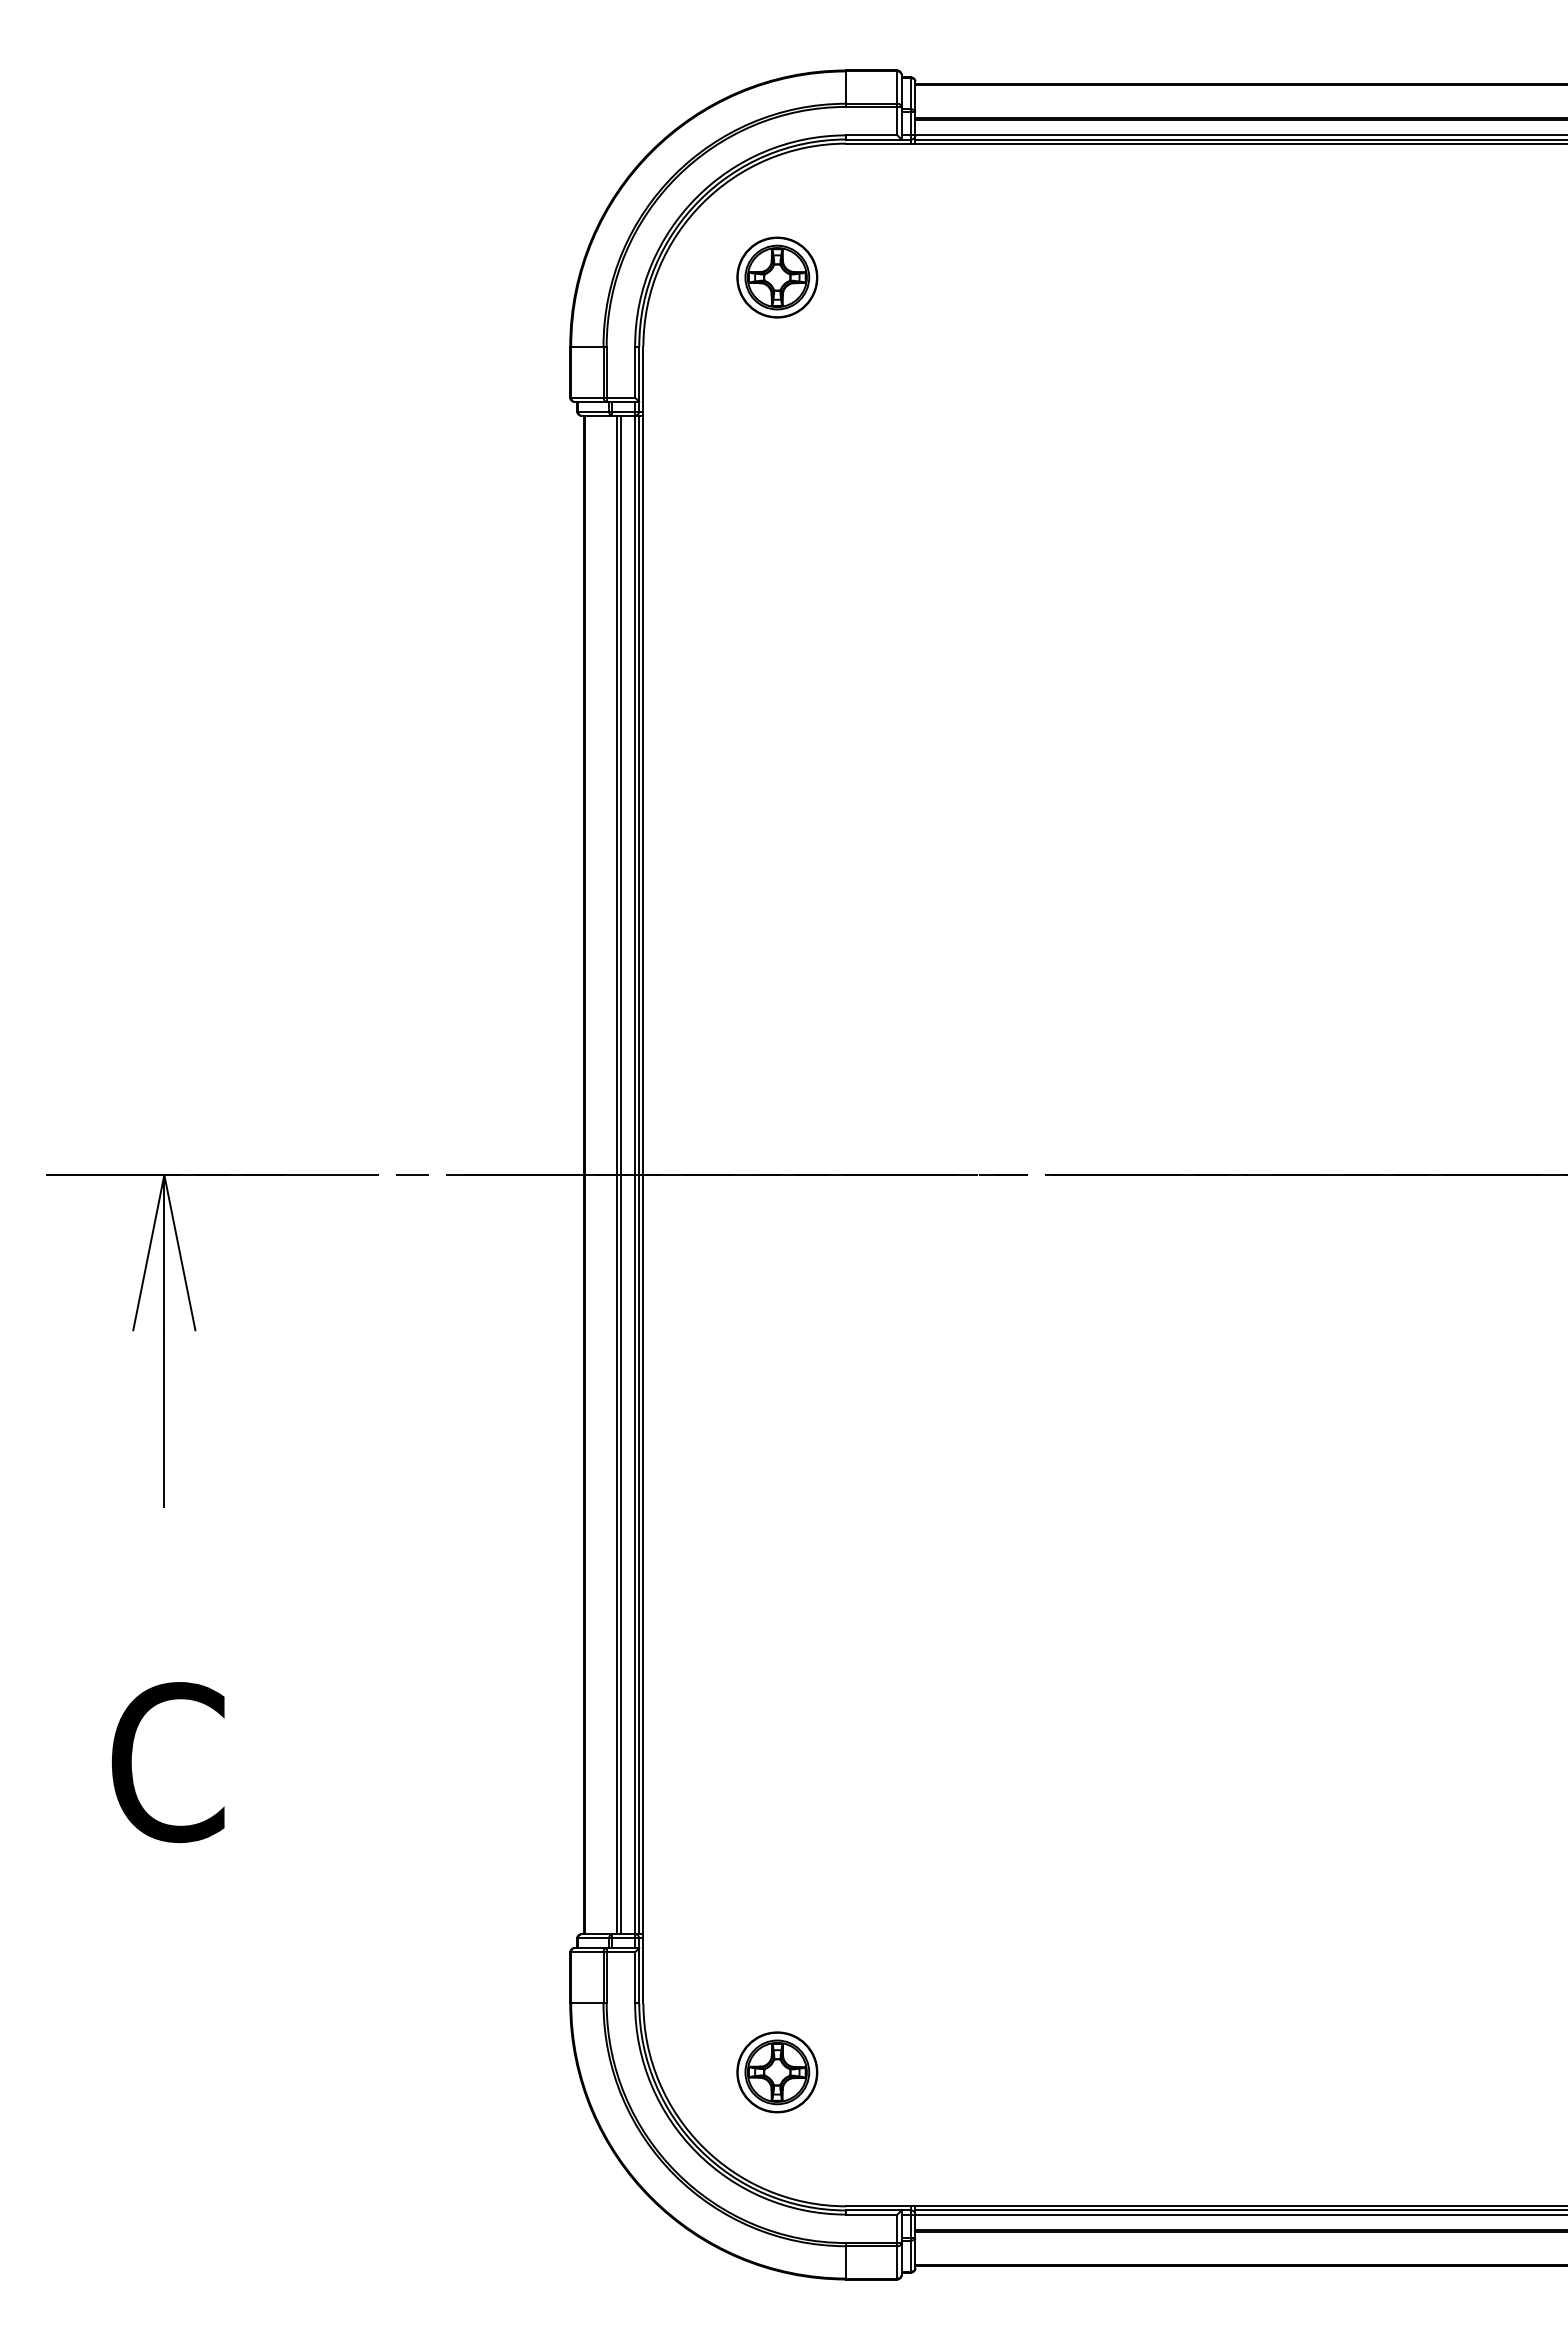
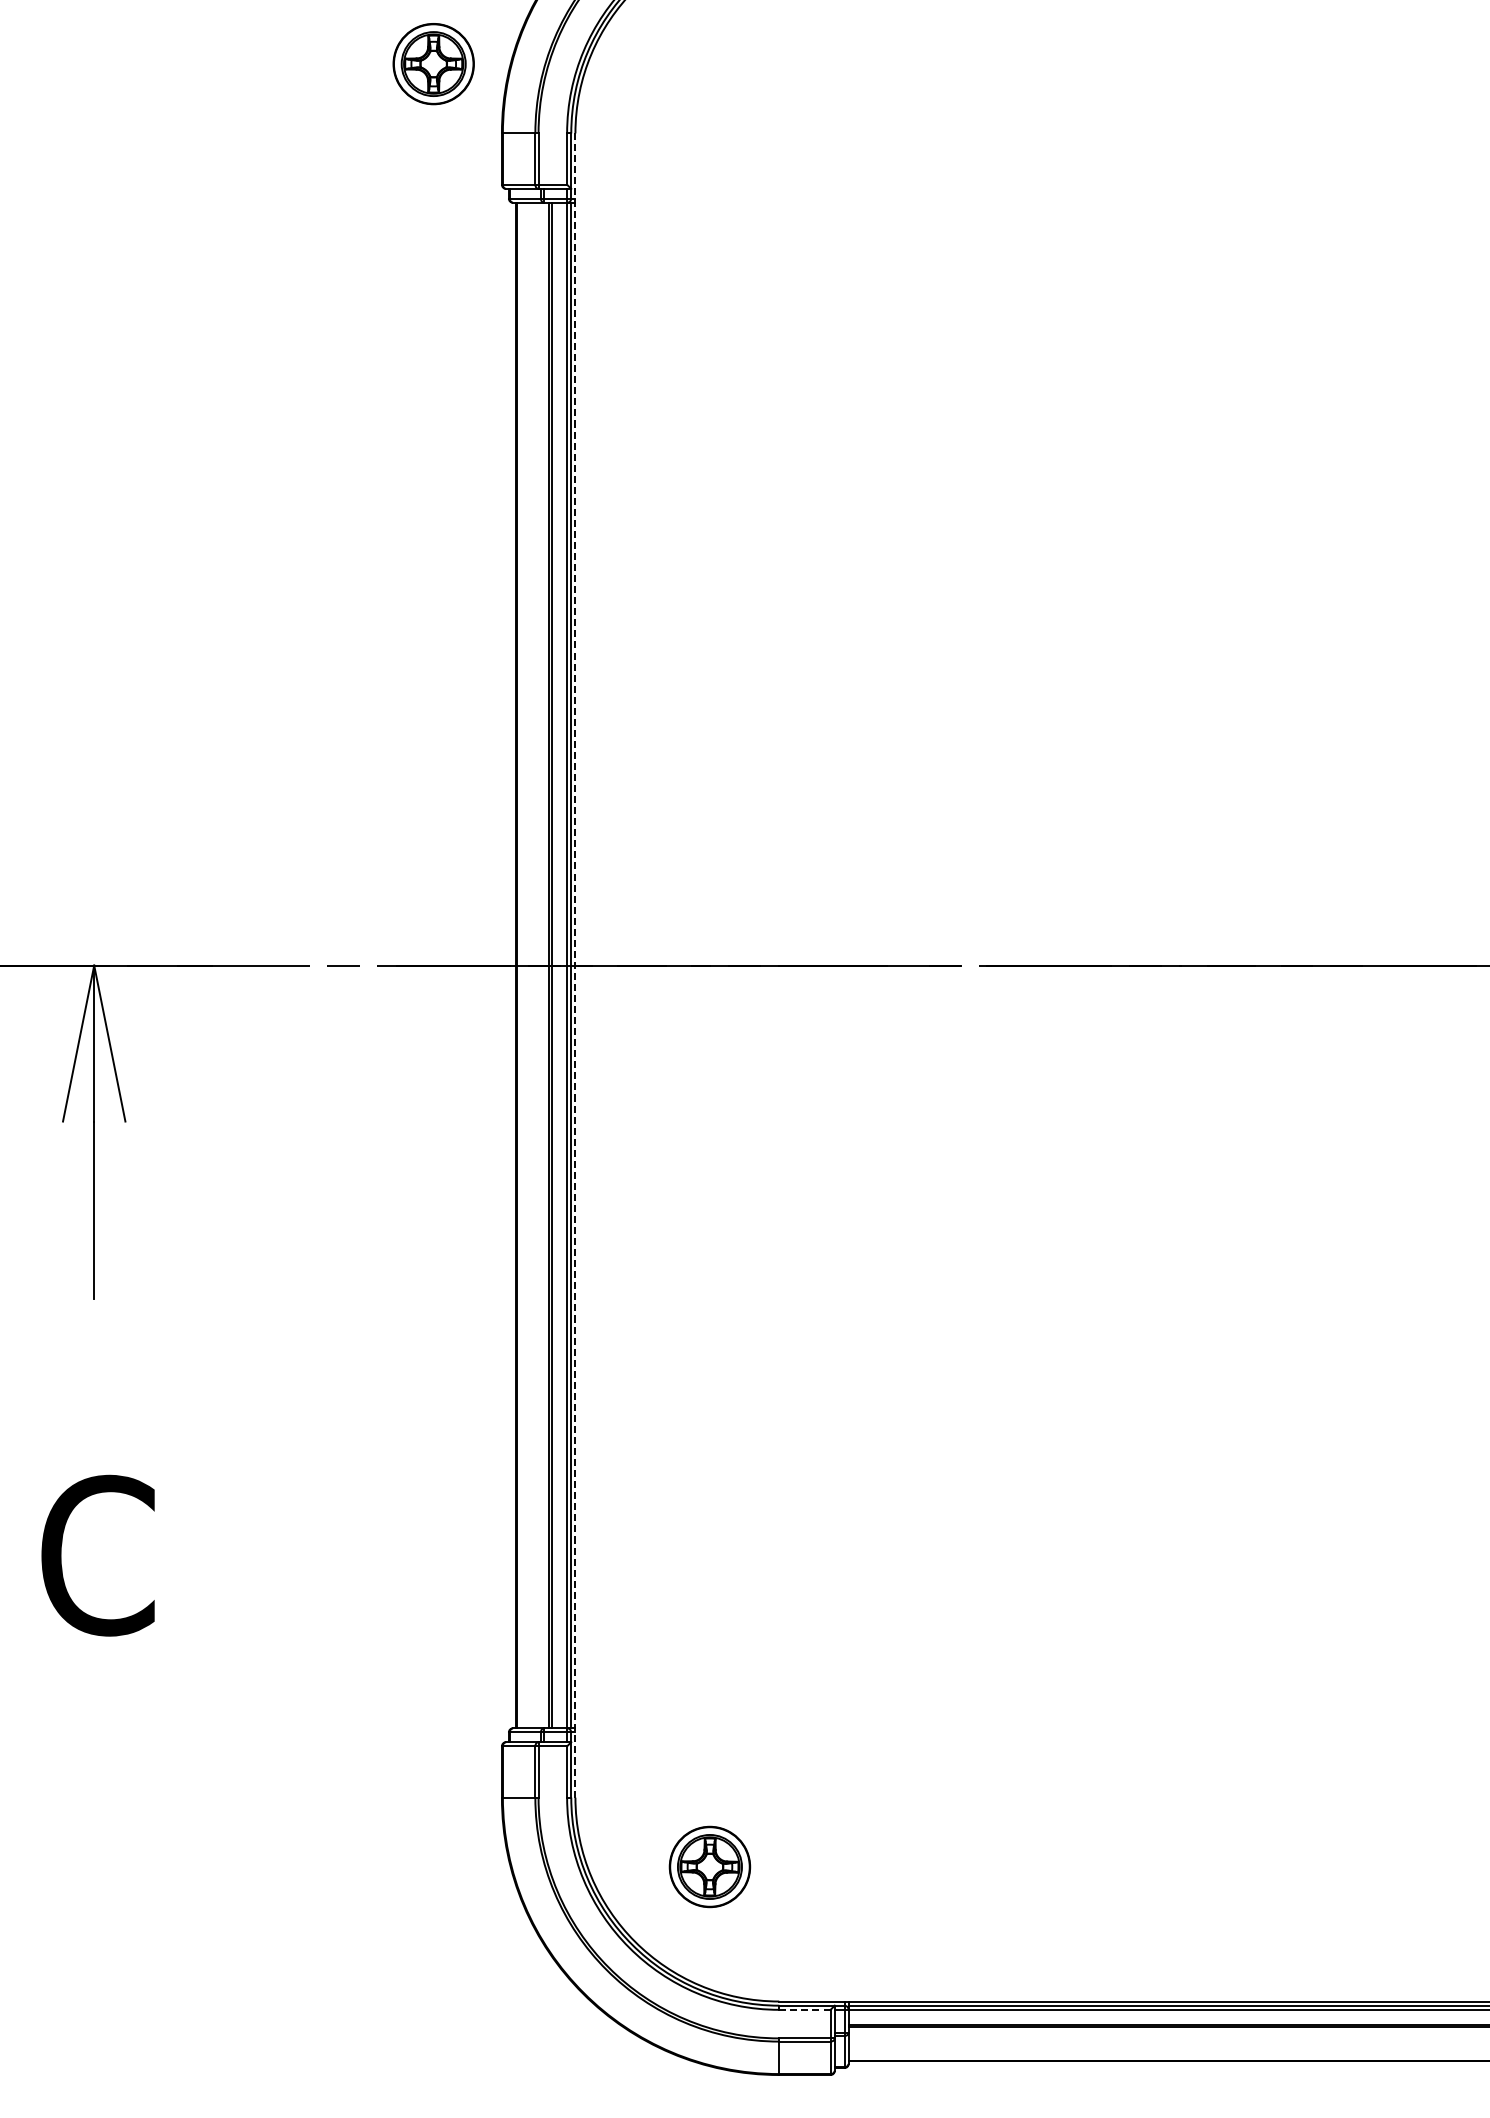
part: (777, 277) -> (433, 64), moved
line: (643, 1174) -> (575, 965), solid -> dashed
line: (871, 2214) -> (804, 2009), solid -> dashed

